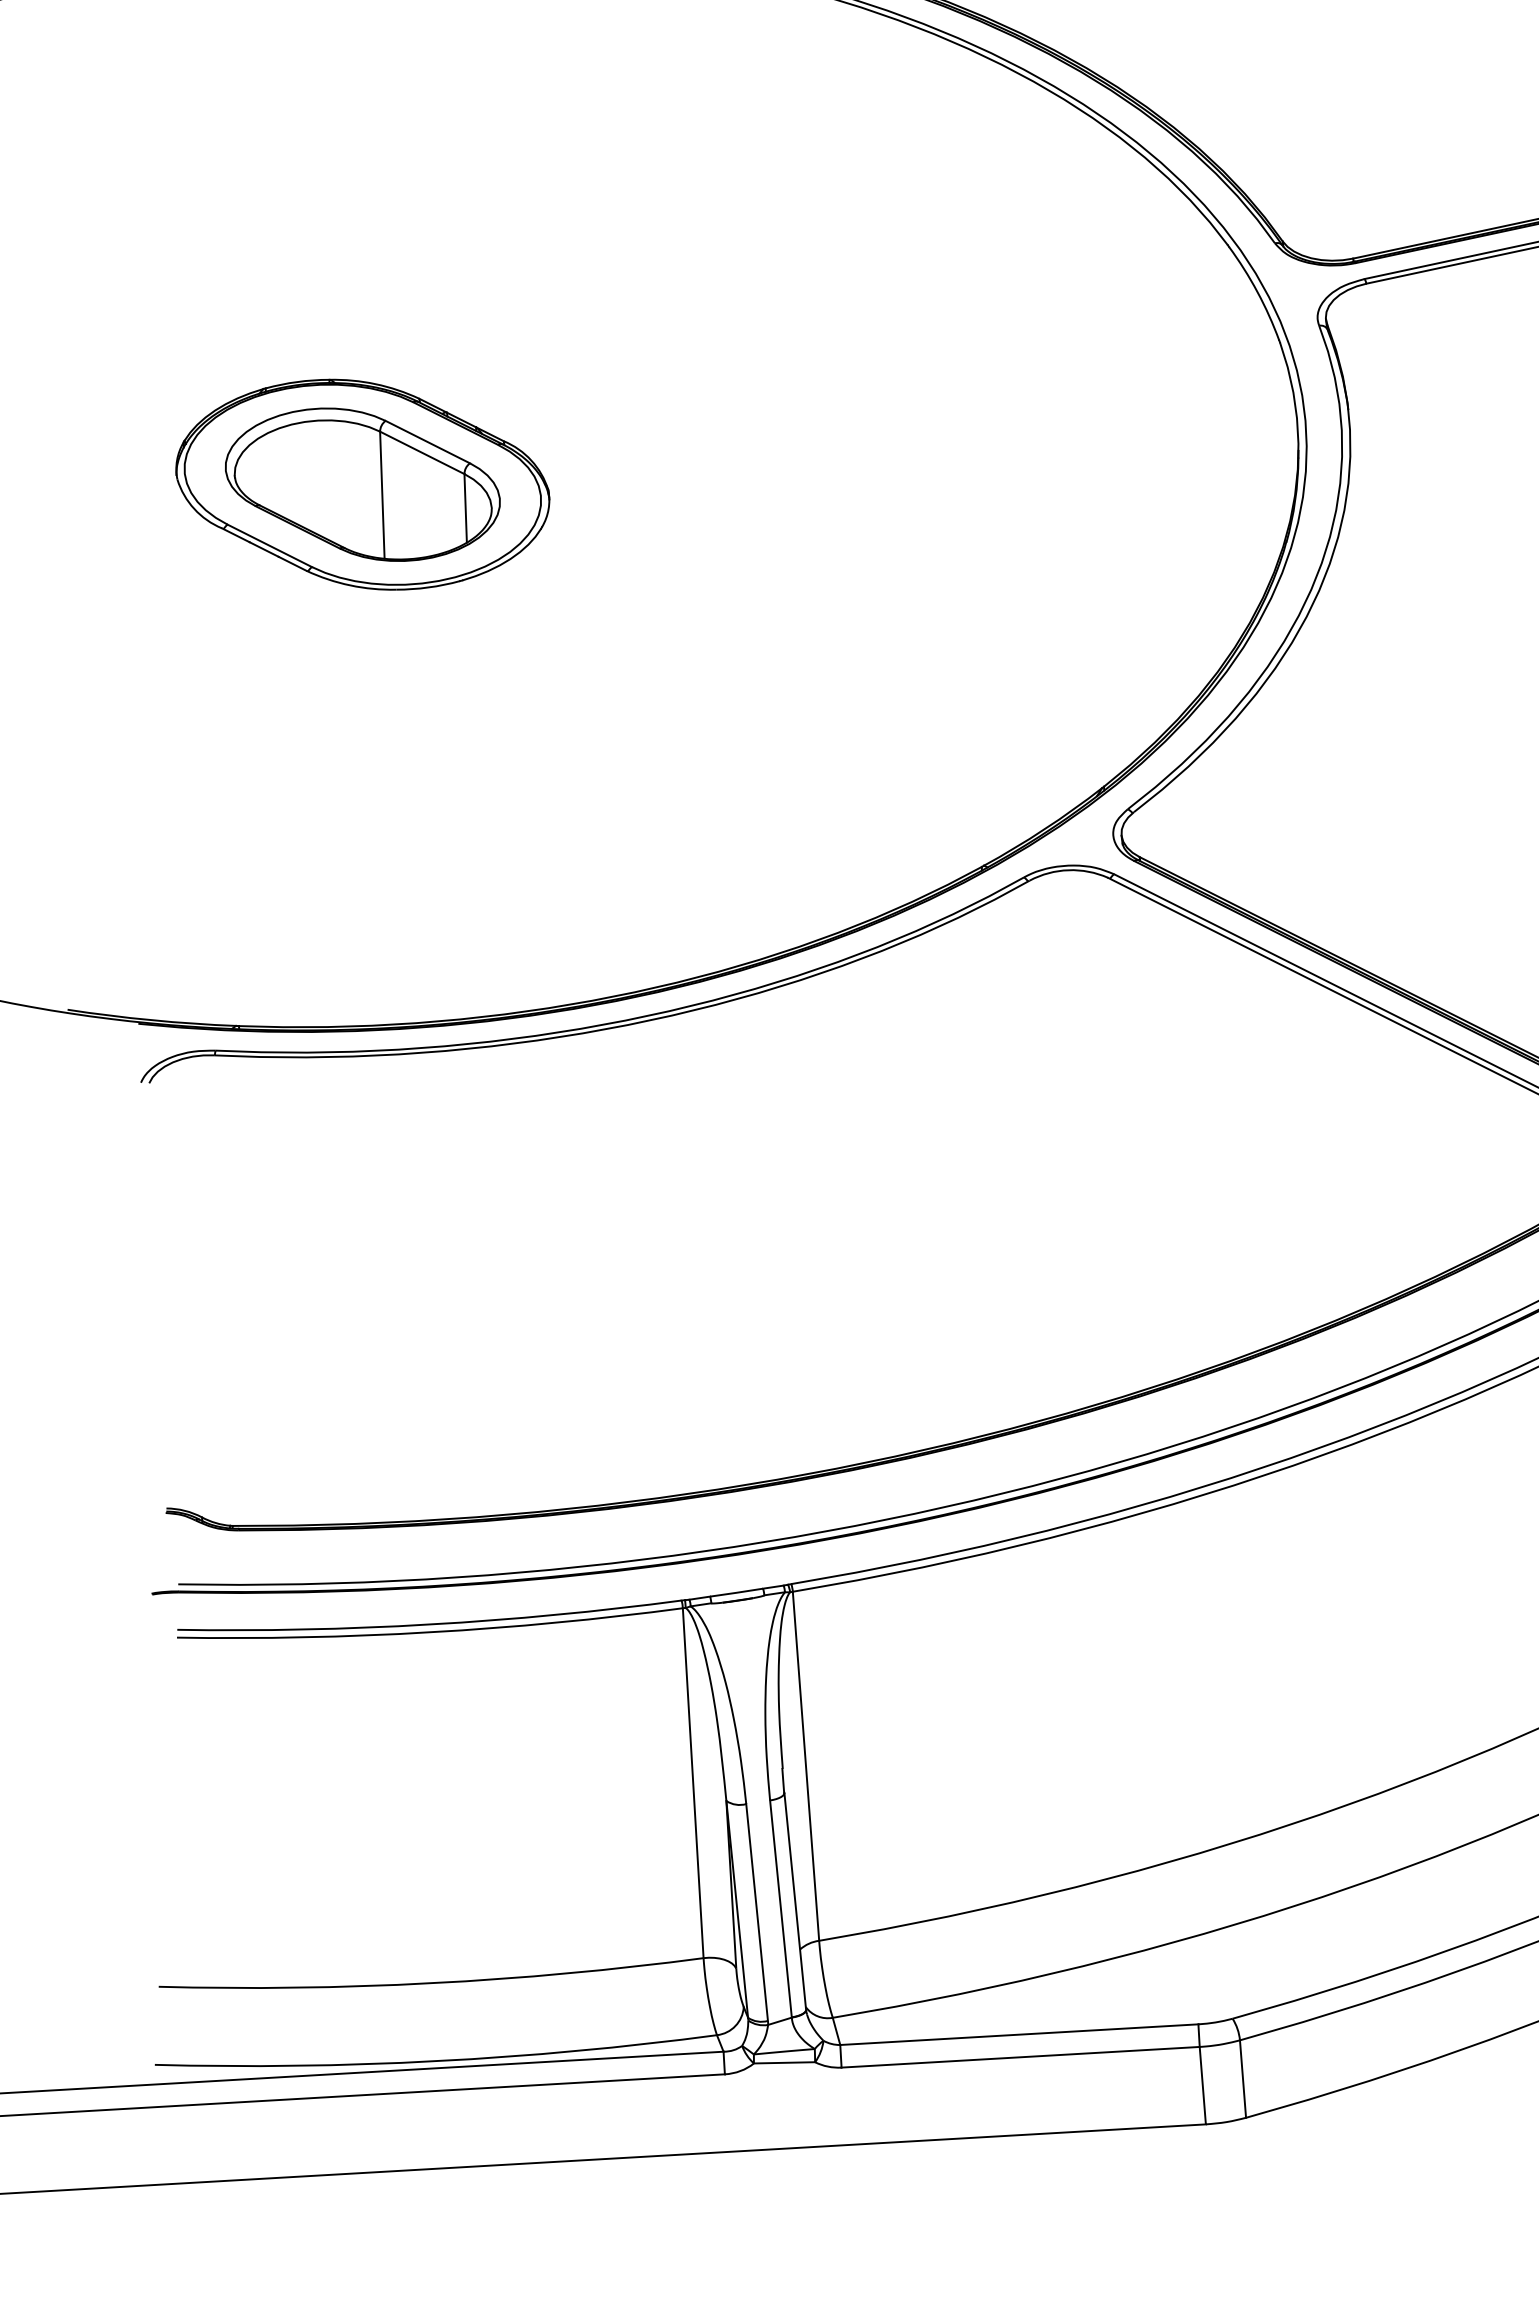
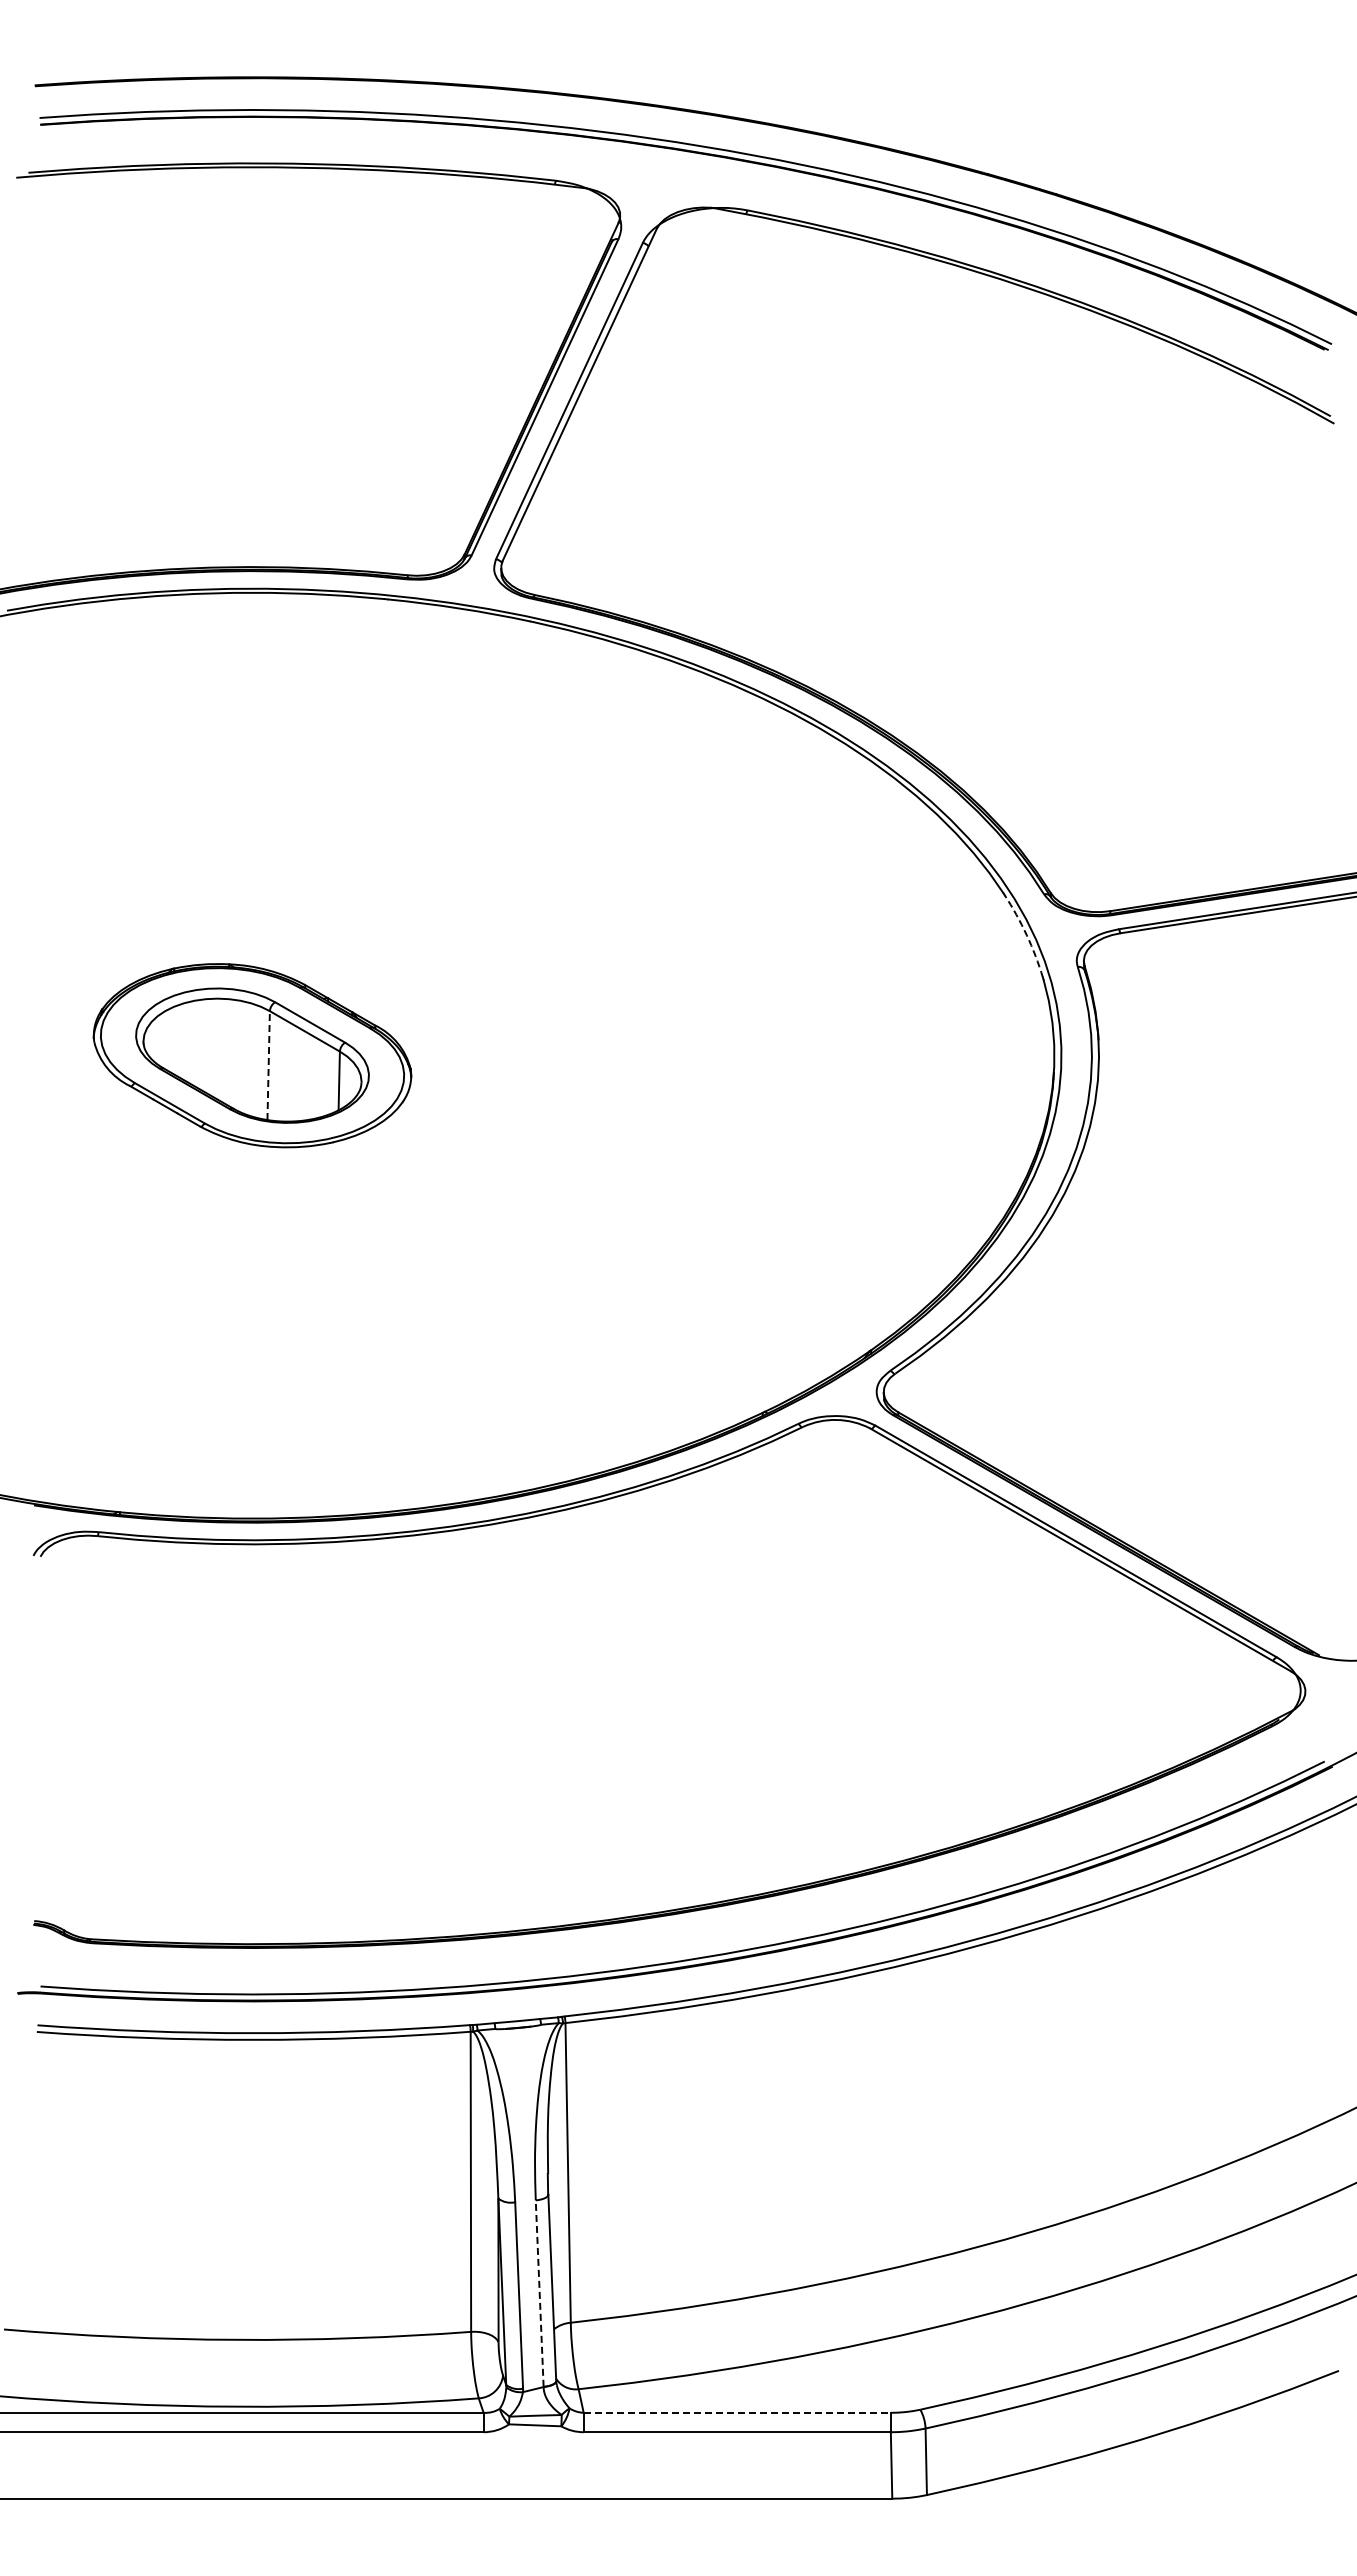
arc: (1257, 292) -> (1026, 935), solid -> dashed
line: (382, 495) -> (268, 1065), solid -> dashed
line: (780, 1908) -> (539, 2293), solid -> dashed
line: (1019, 2034) -> (737, 2412), solid -> dashed

